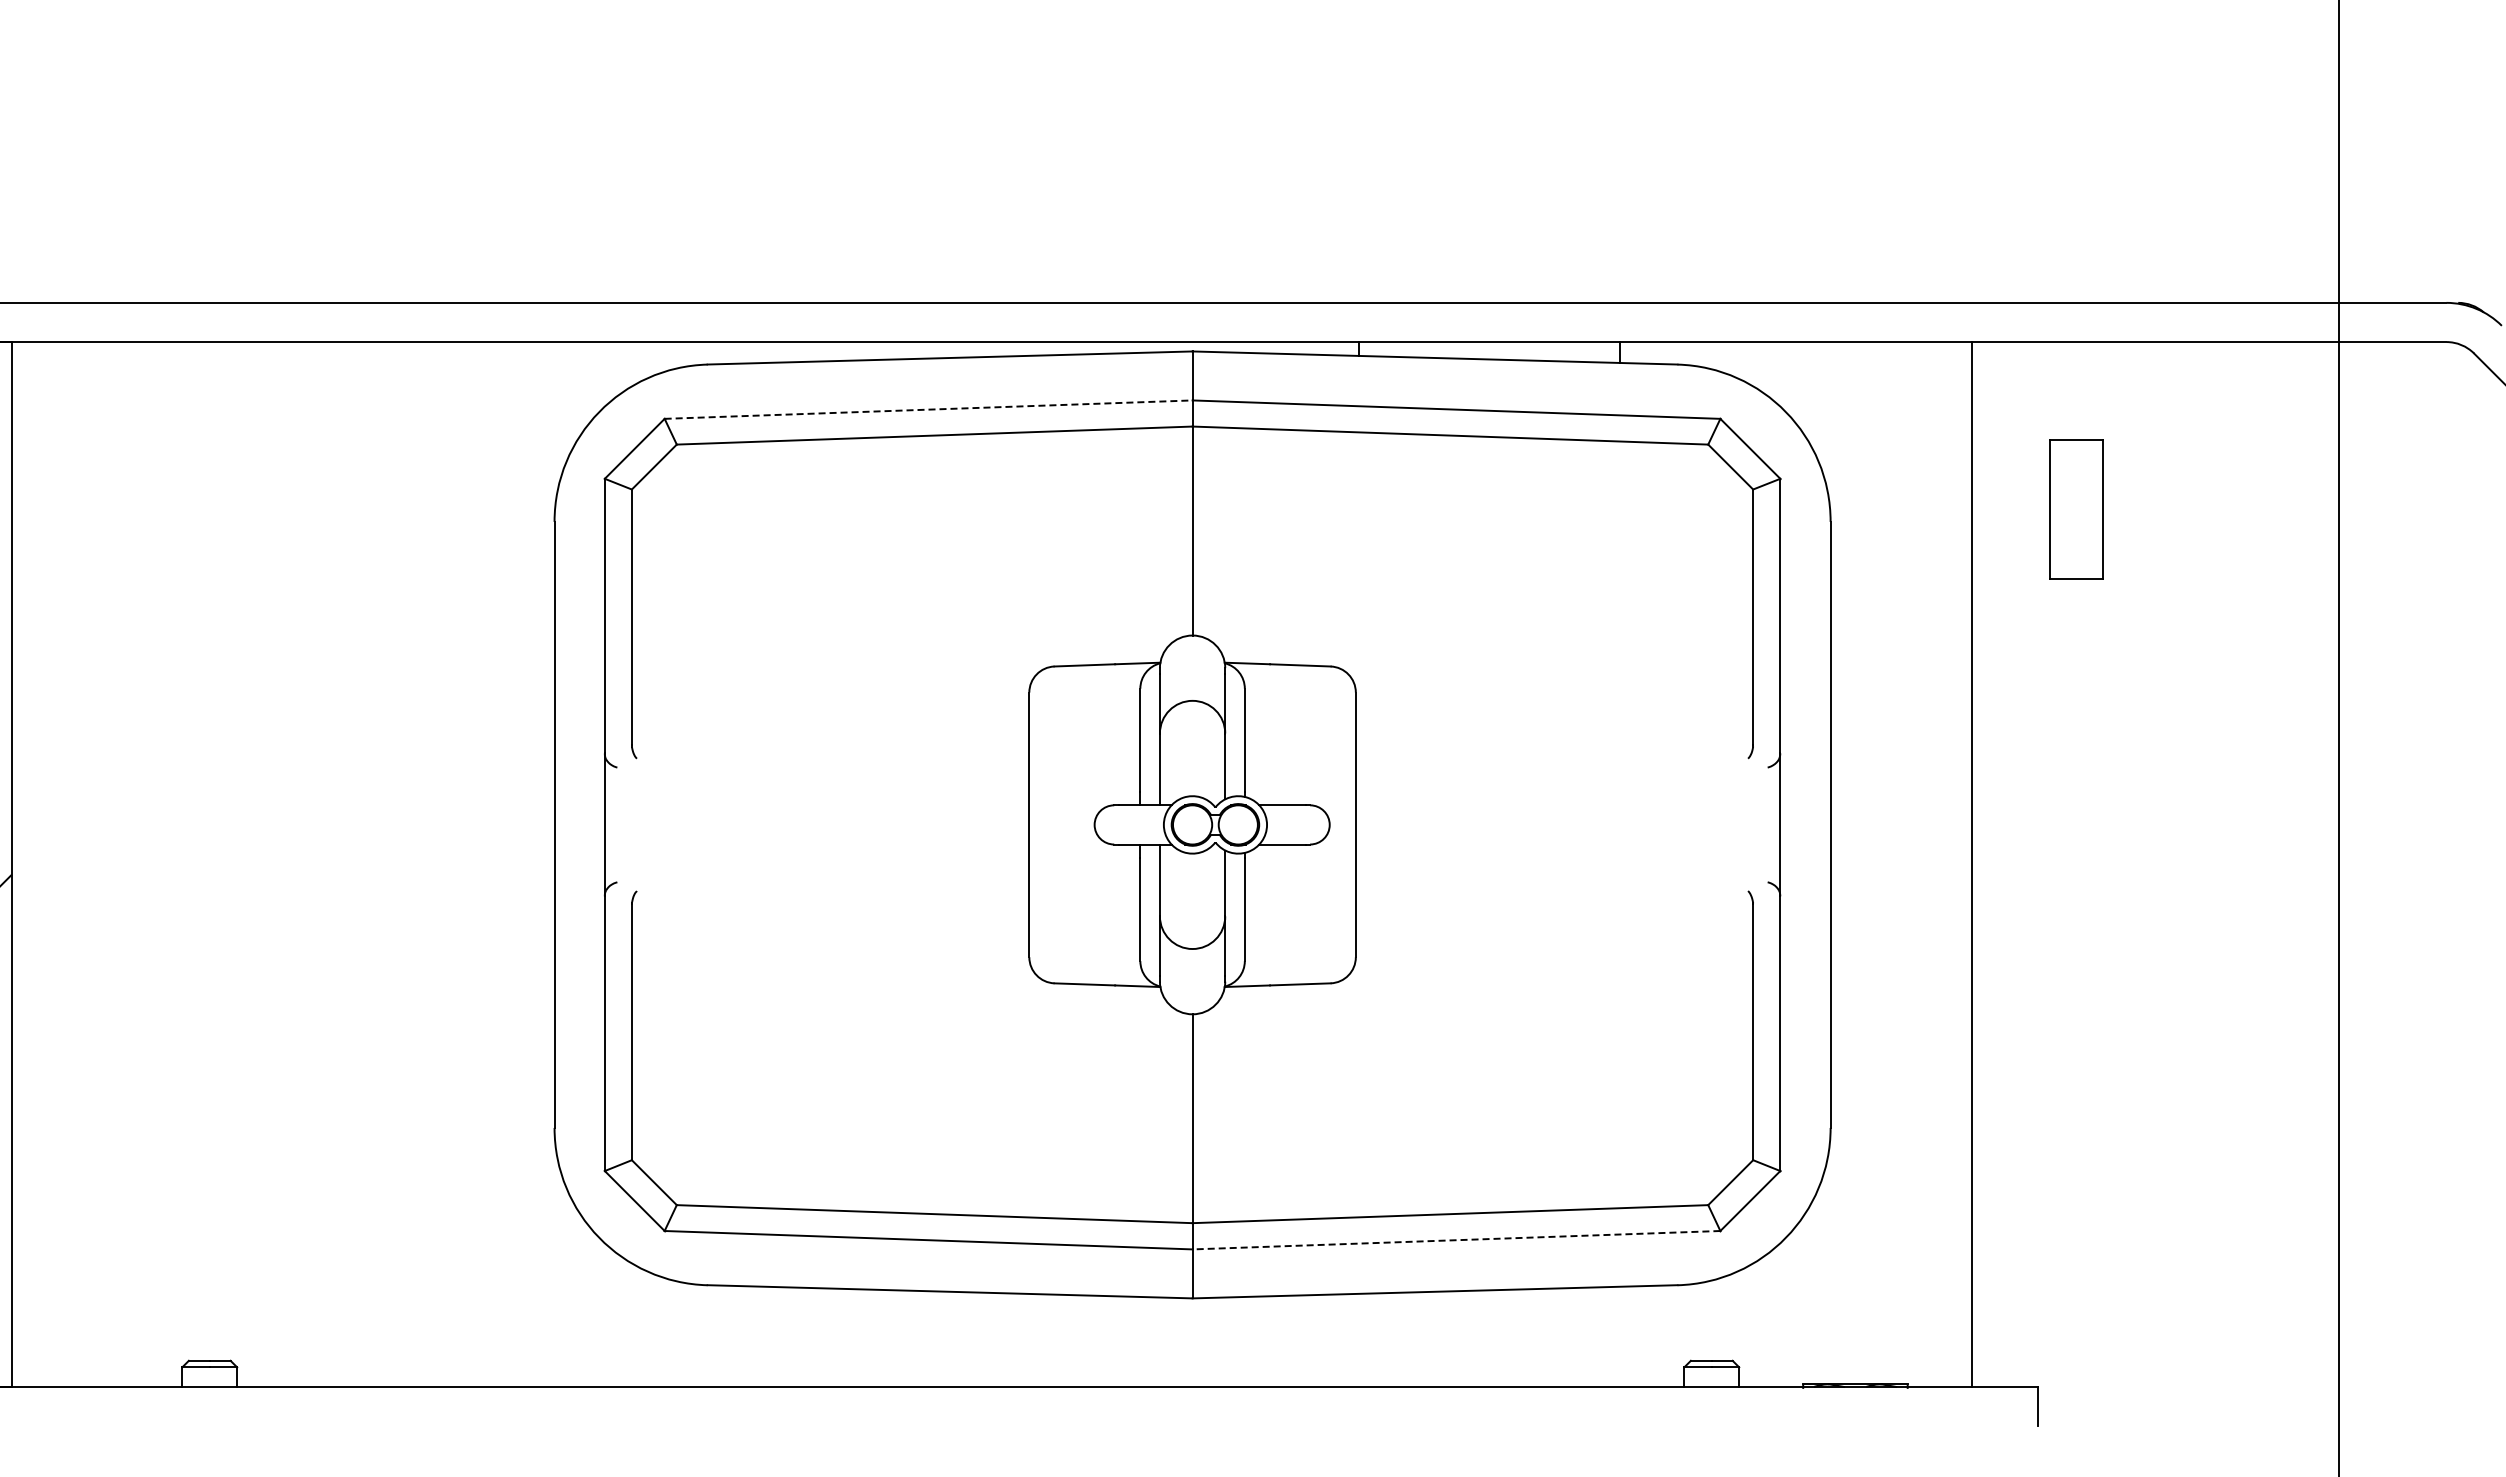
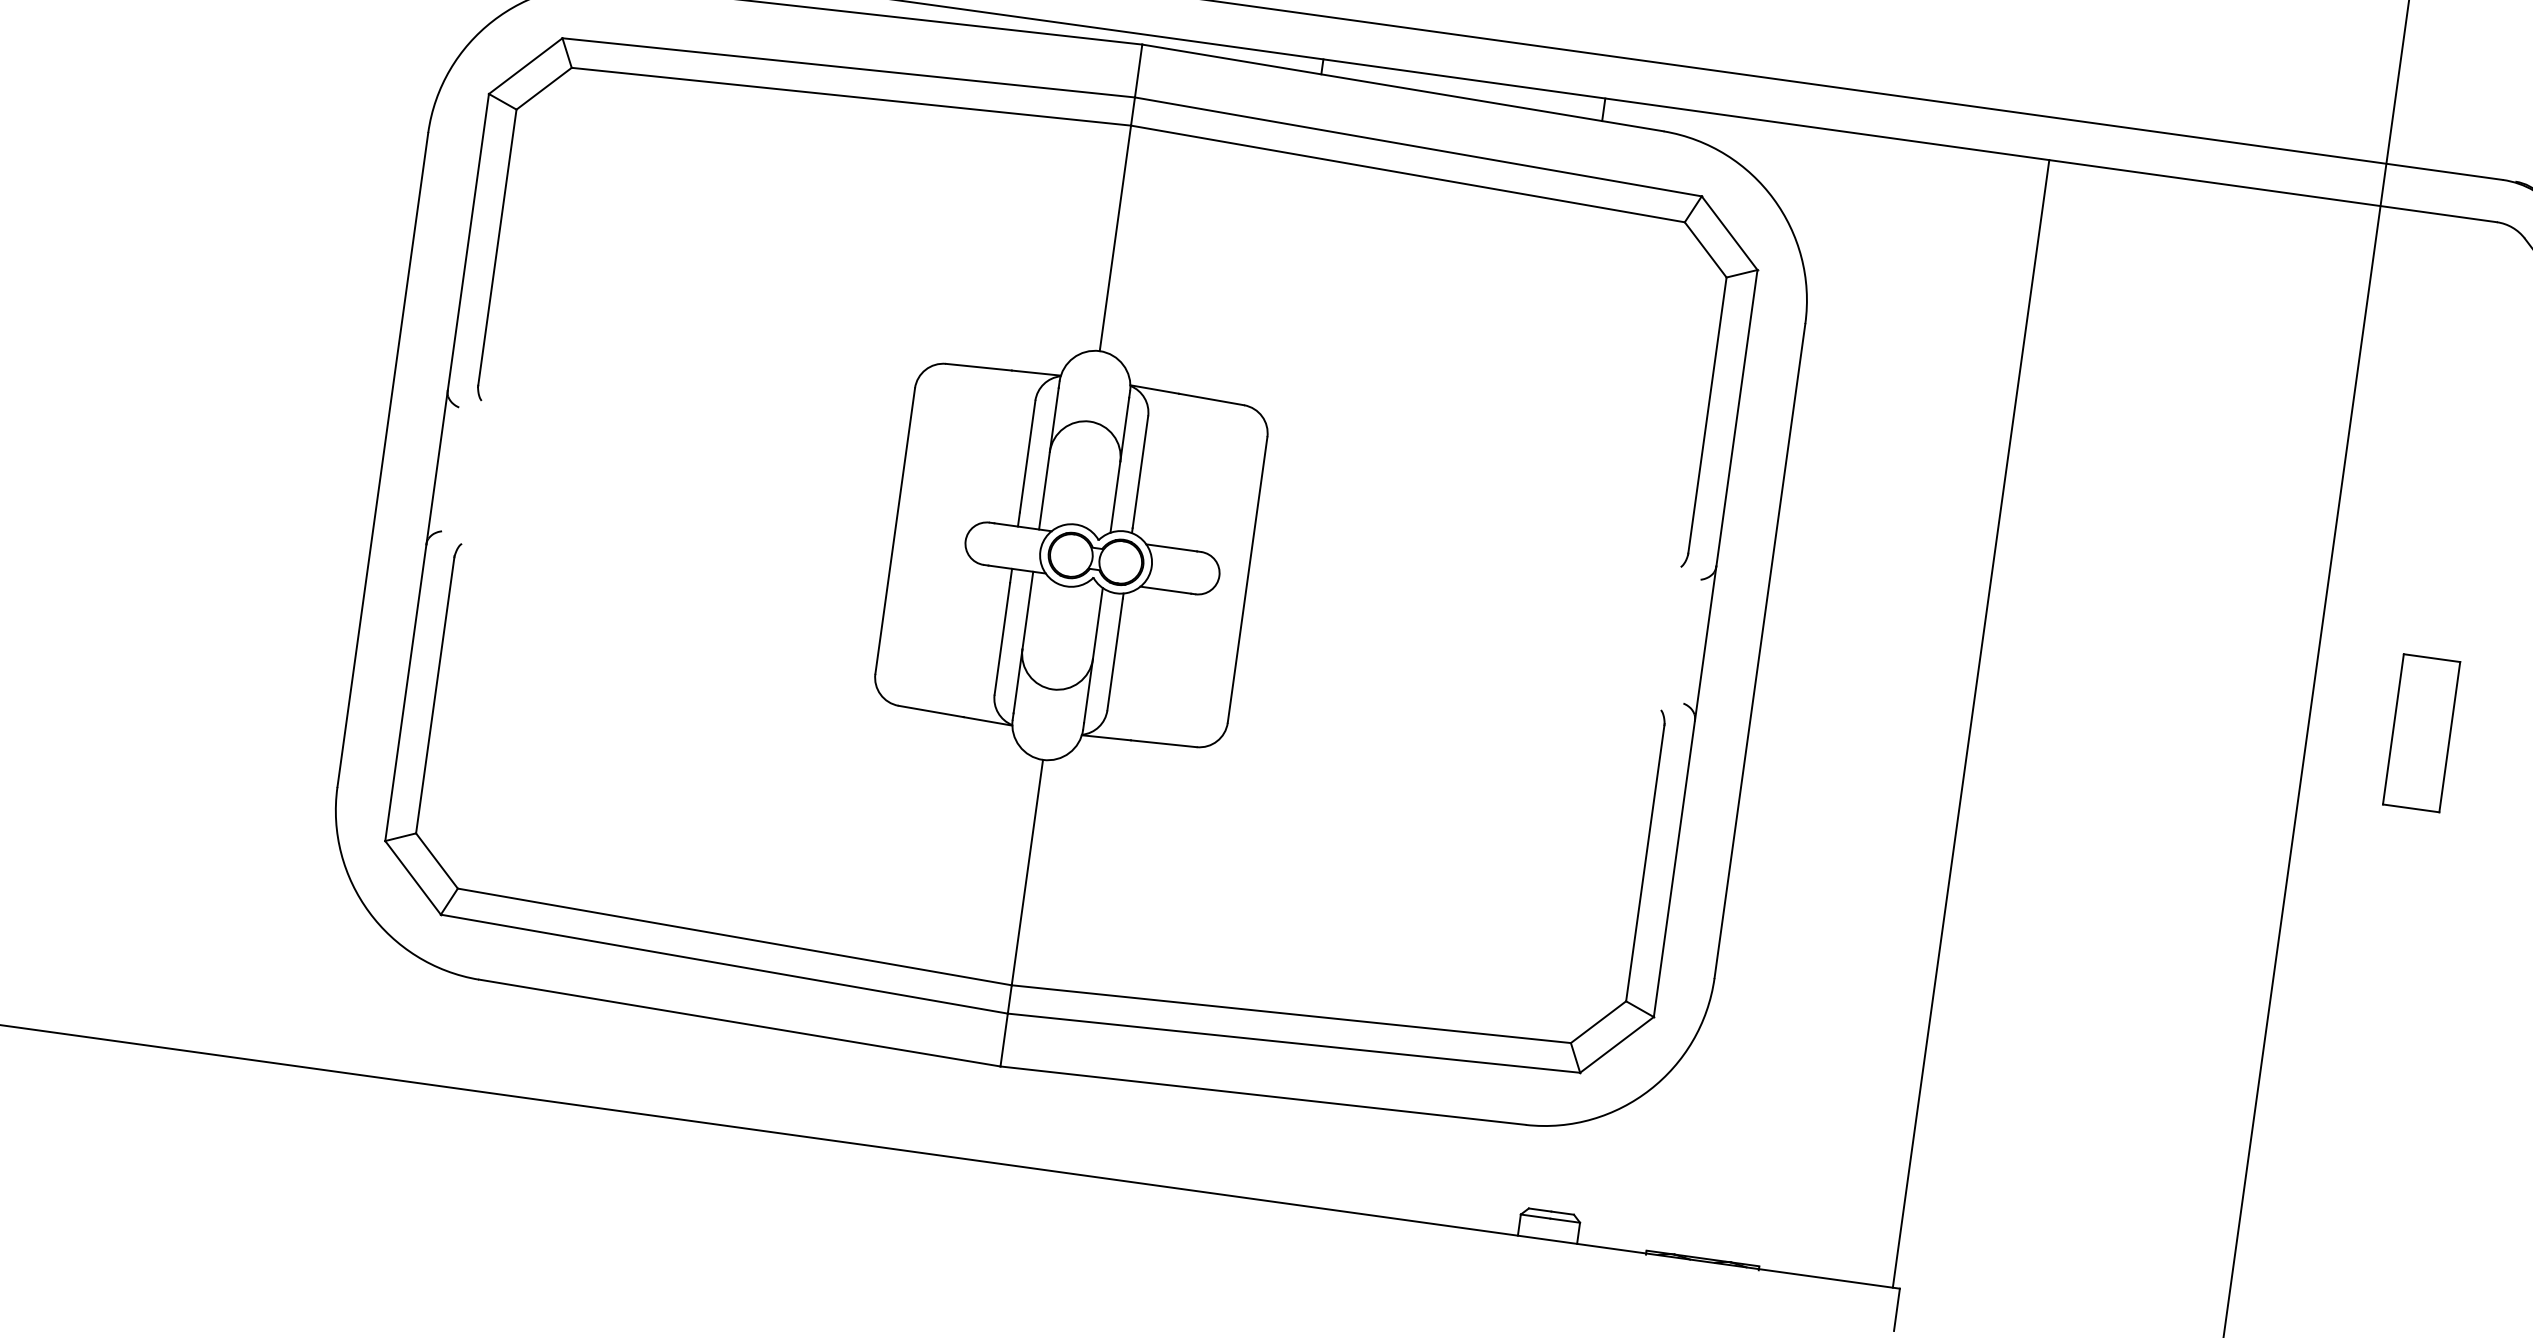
line: (929, 409) -> (849, 67), dashed -> solid
part: (2076, 509) -> (2421, 733), moved
line: (1971, 864) -> (1970, 723), moved
line: (1455, 1240) -> (1292, 1043), dashed -> solid

